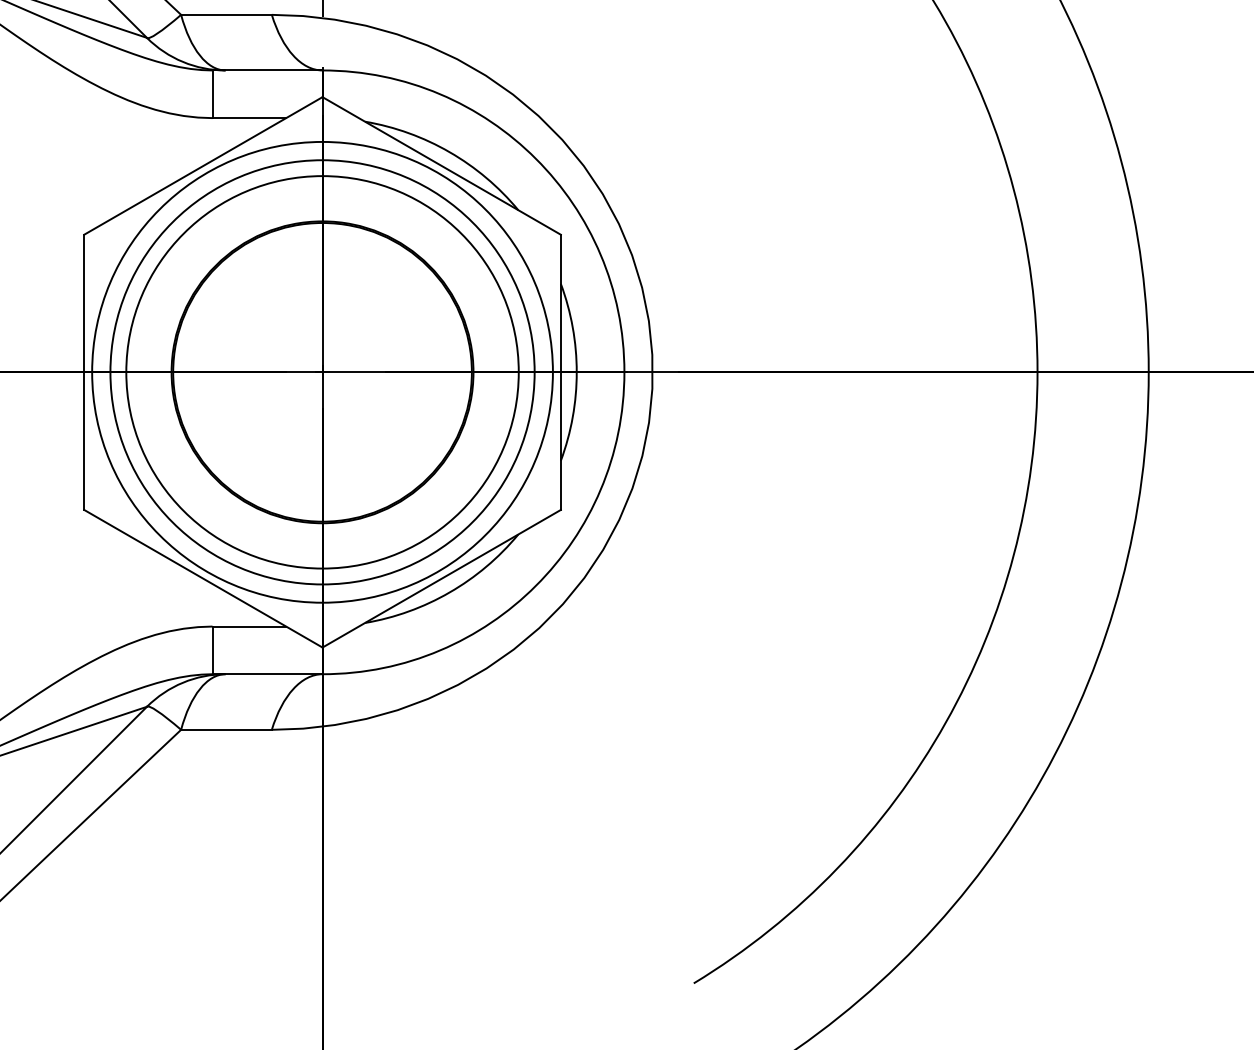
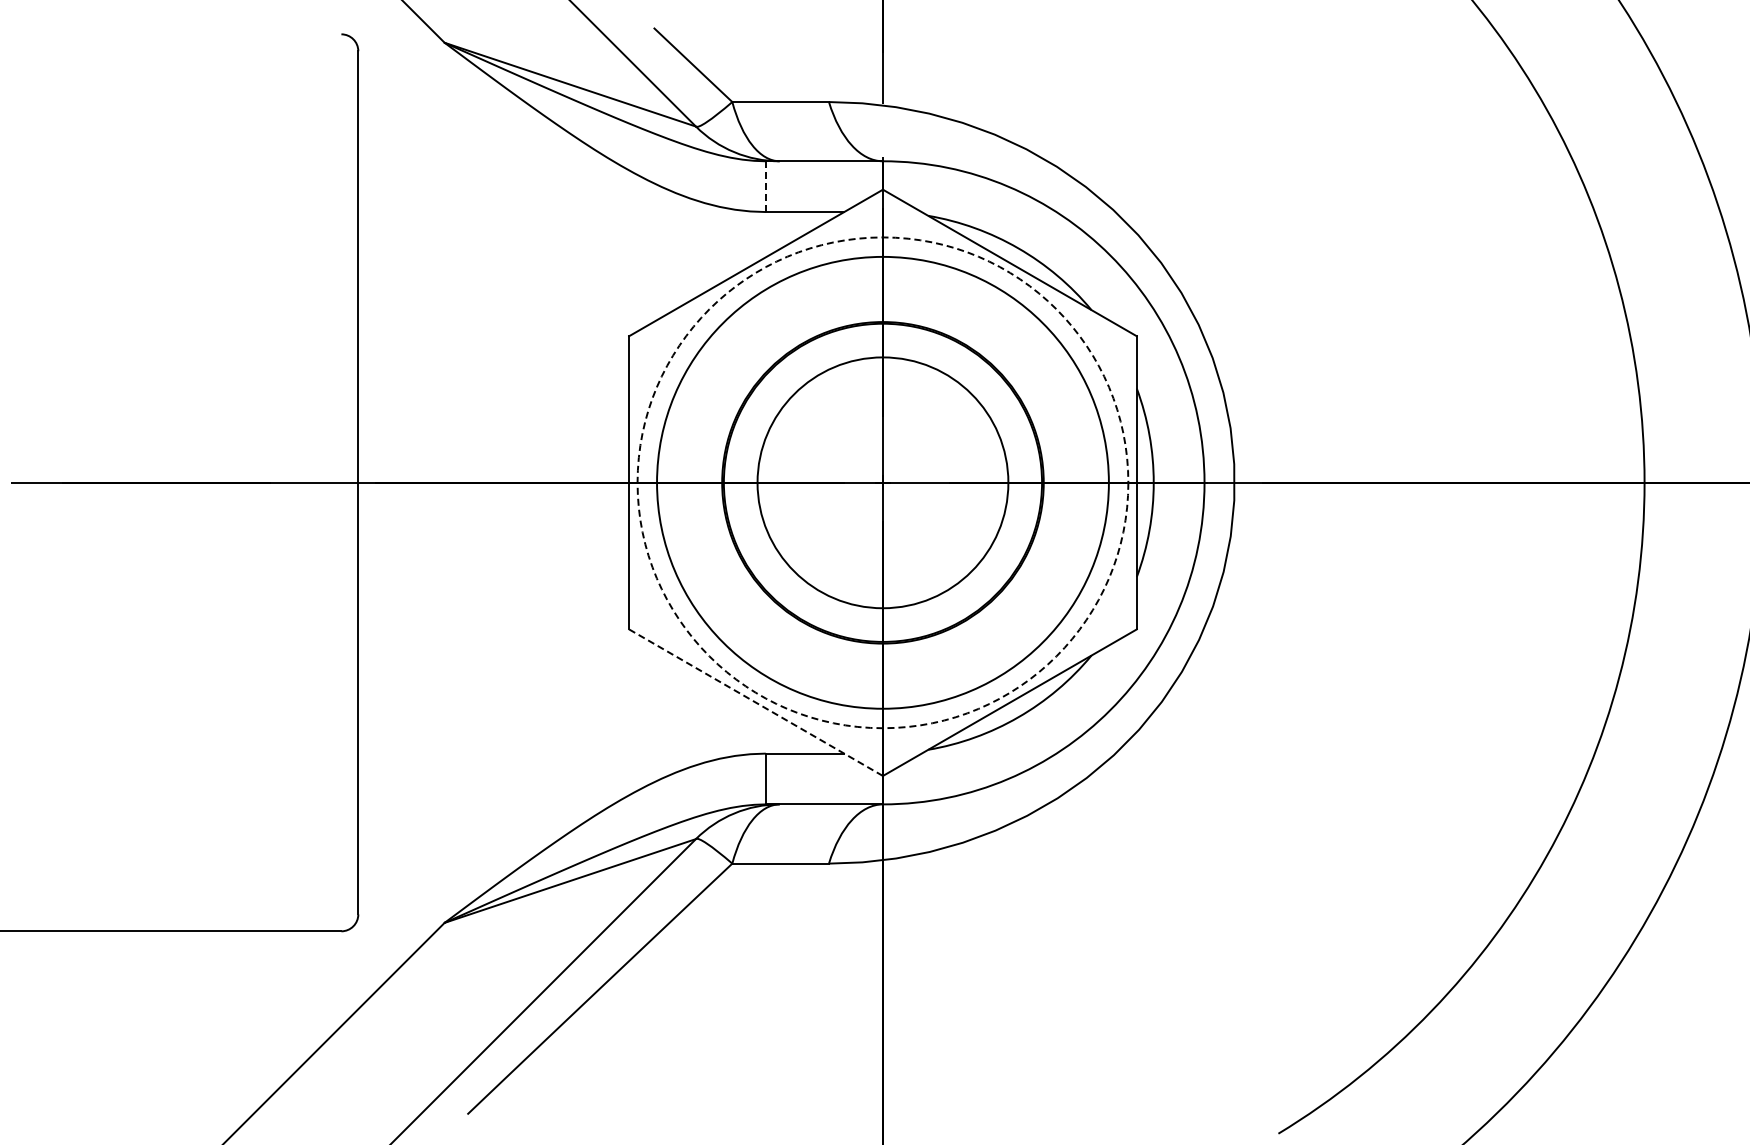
line: (212, 94) -> (765, 186), solid -> dashed
circle: (322, 372) -> (882, 482), size x0.6
circle: (322, 372) -> (882, 482), solid -> dashed
line: (203, 578) -> (756, 702), solid -> dashed

